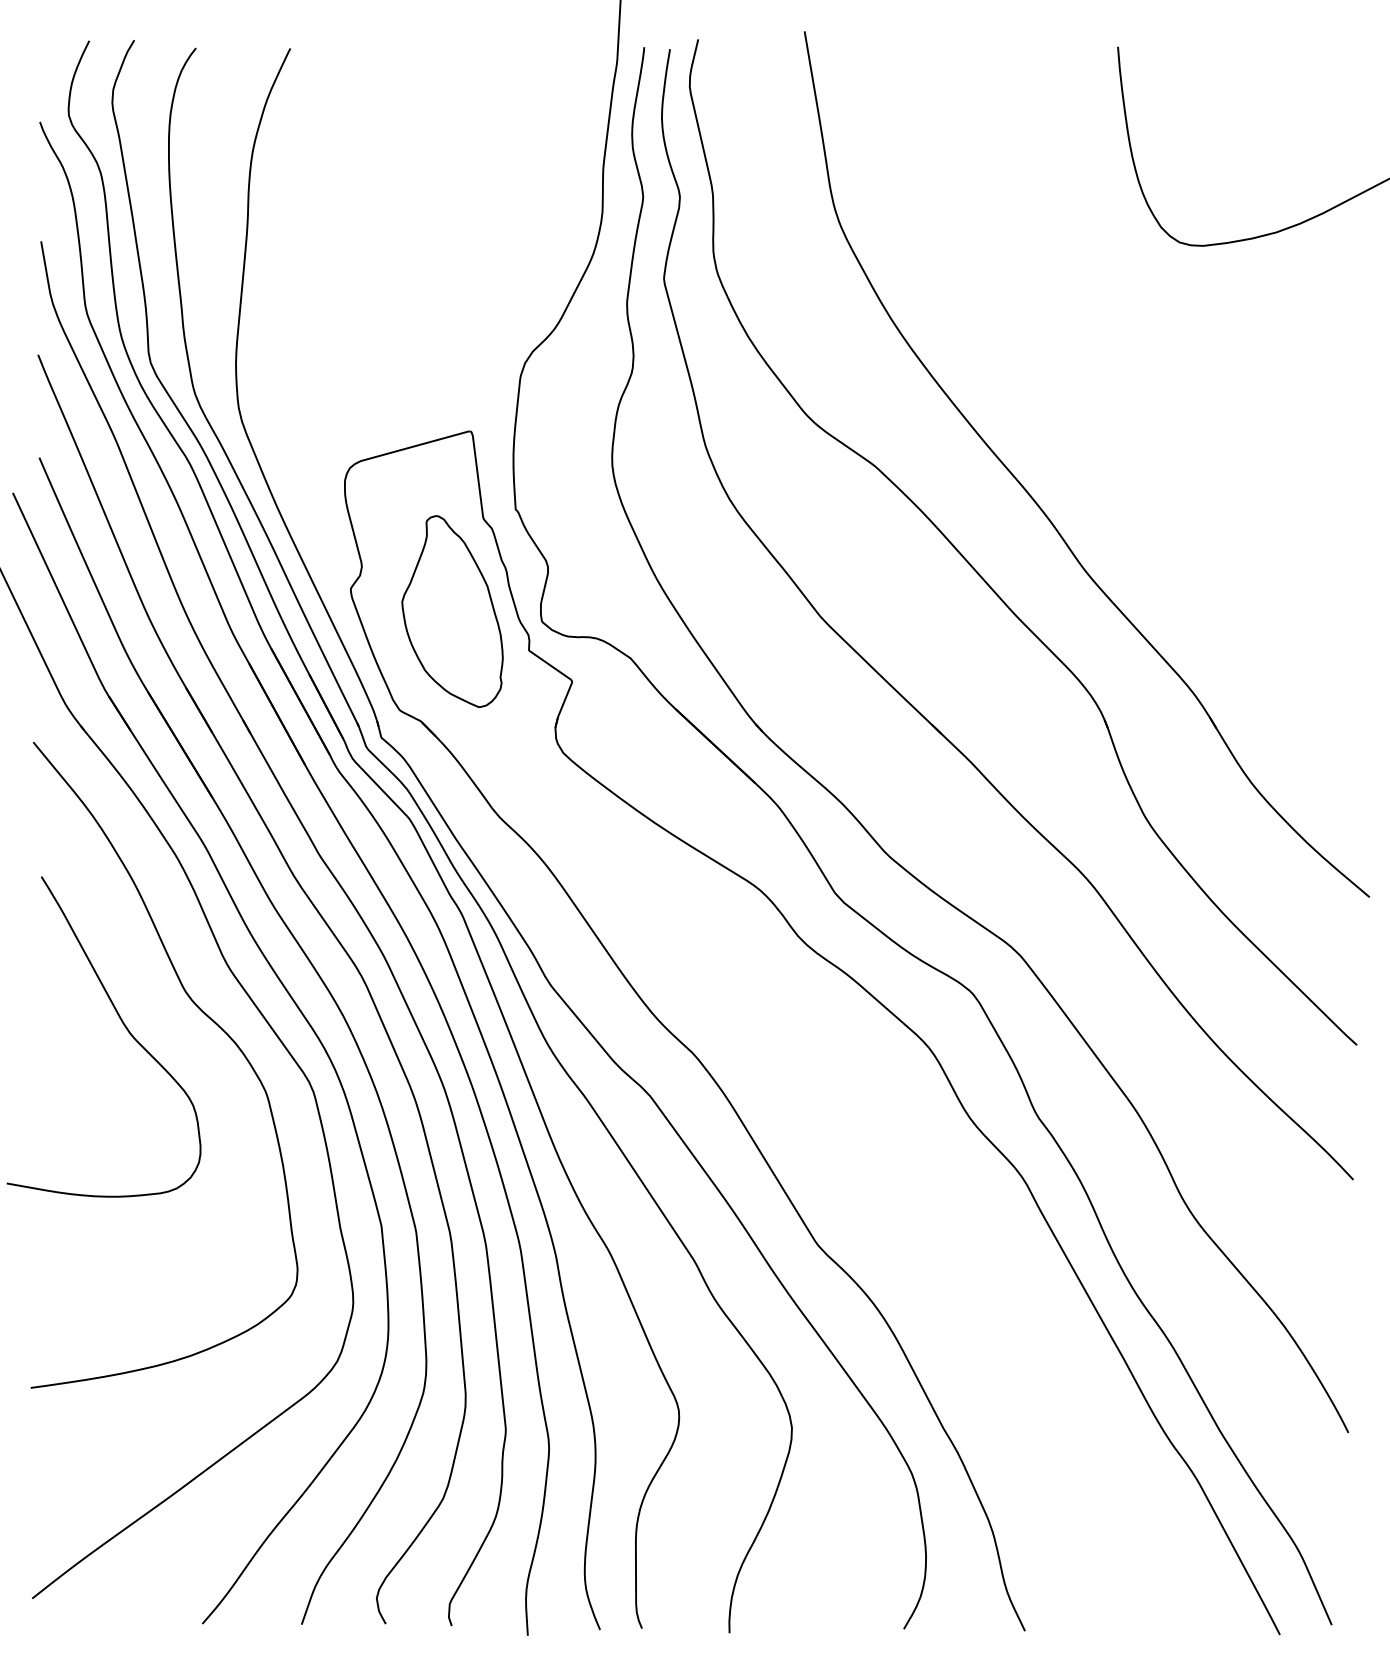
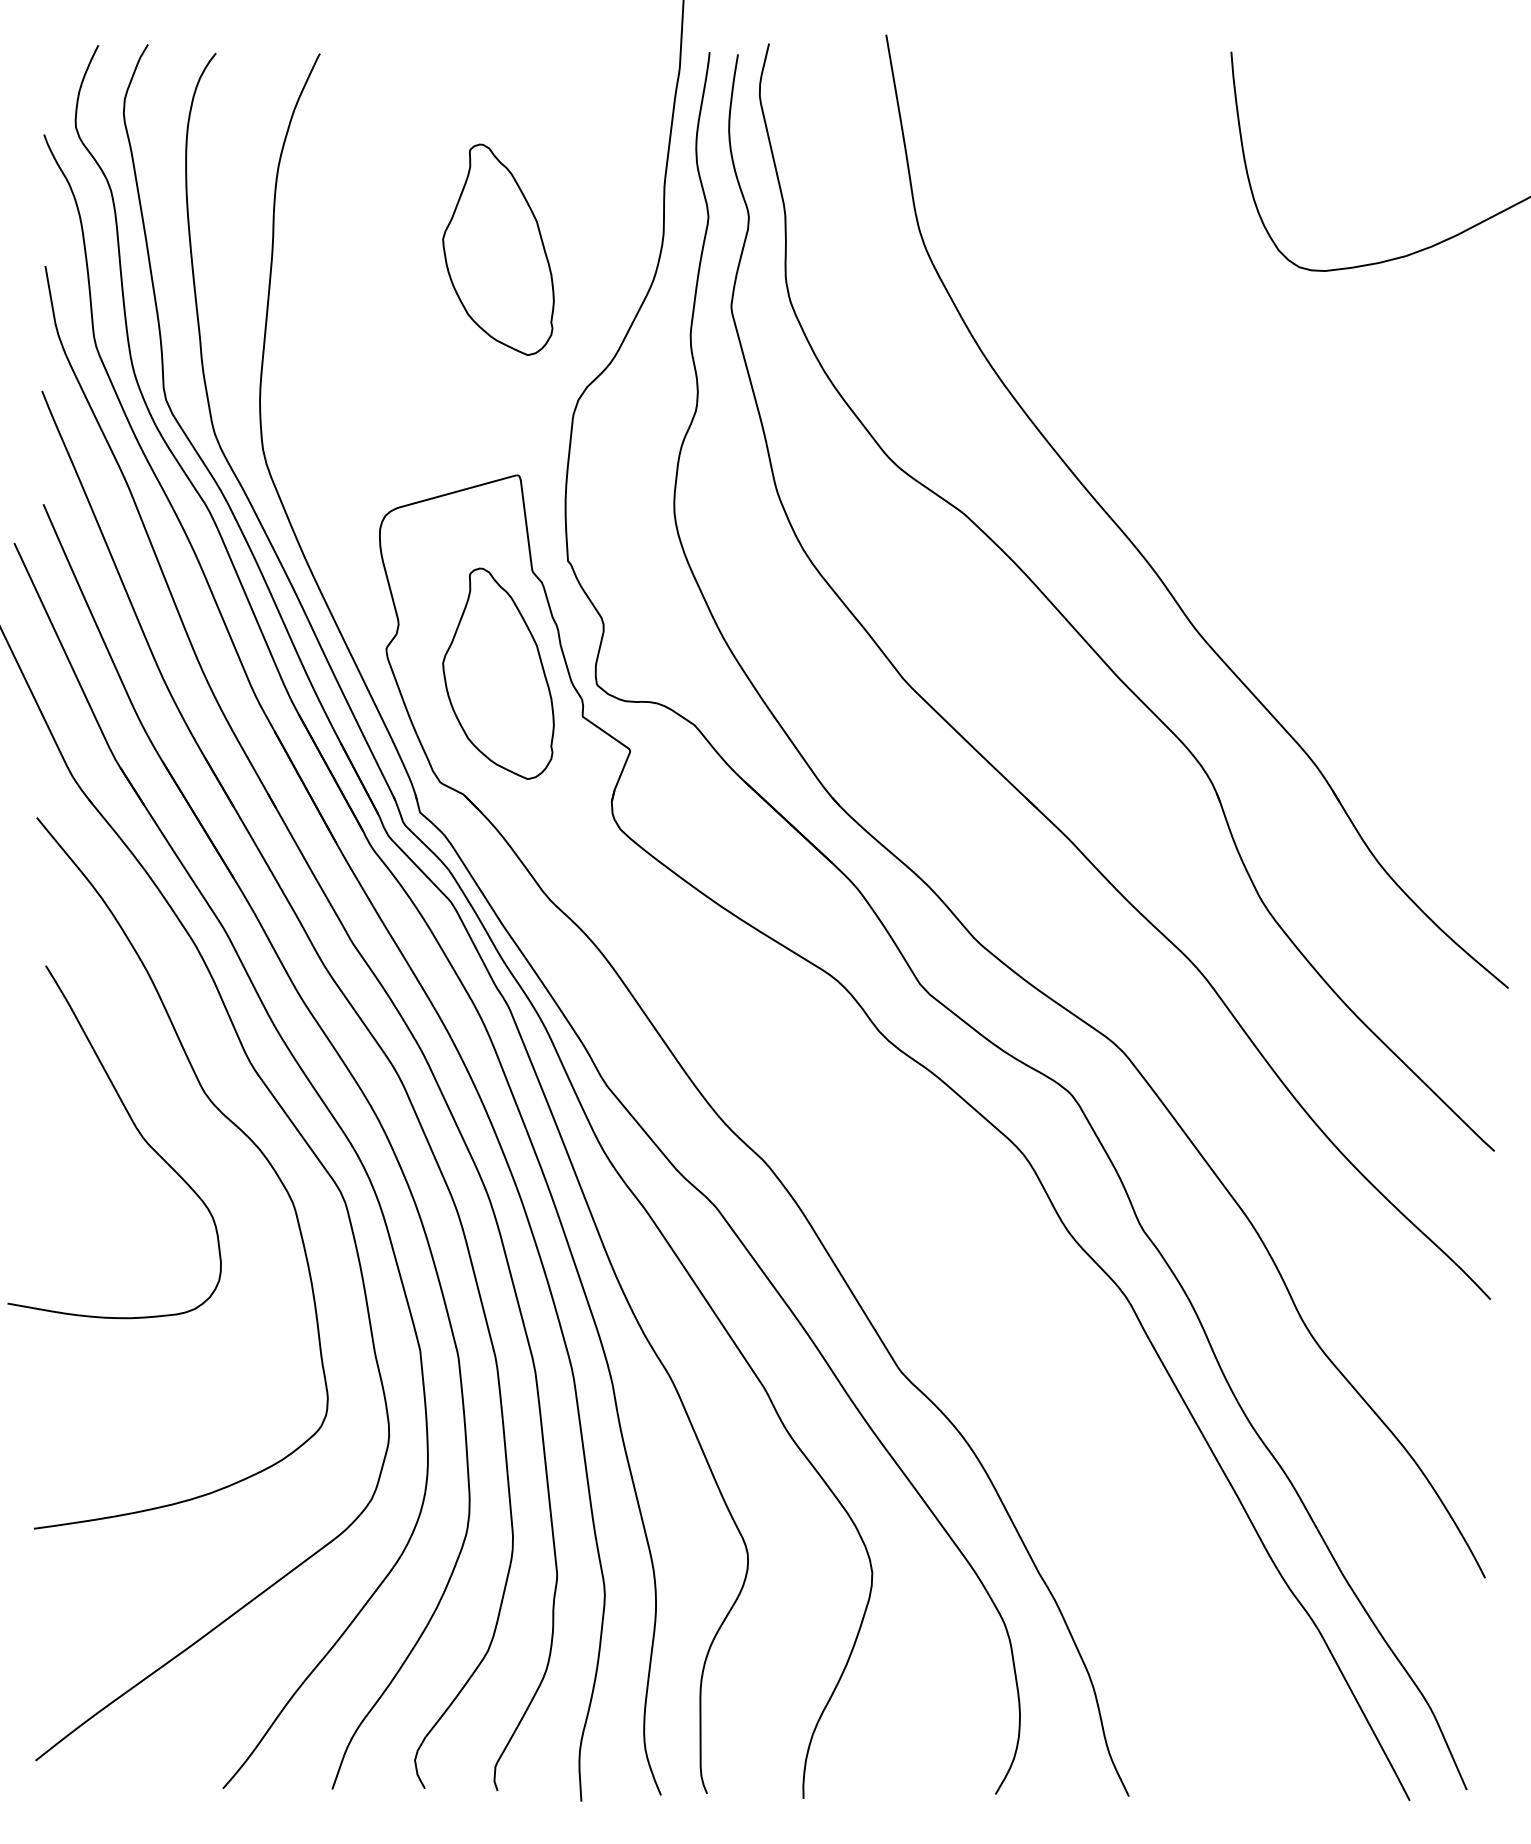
part: (452, 226) -> (498, 249), added

